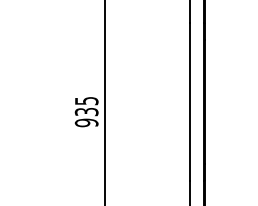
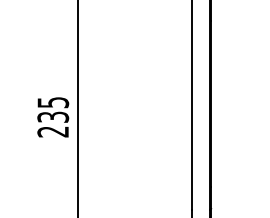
text: (86, 122) -> (52, 131), 935 -> 235

